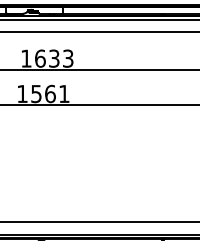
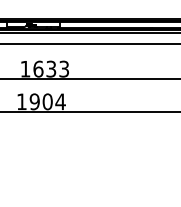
text: (50, 93) -> (47, 101), 1561 -> 1904

